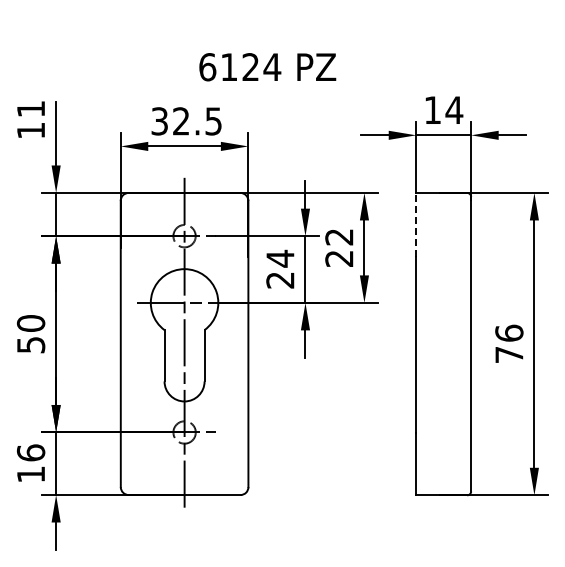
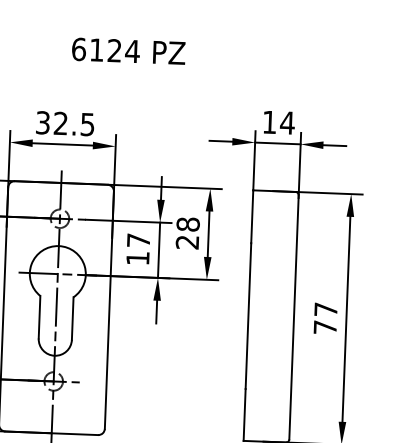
text: (267, 67) -> (128, 51), moved
line: (416, 224) -> (252, 216), dashed -> solid
text: (339, 236) -> (188, 223), 22 -> 28
text: (280, 268) -> (138, 248), 24 -> 17
text: (509, 332) -> (326, 308), 76 -> 77

